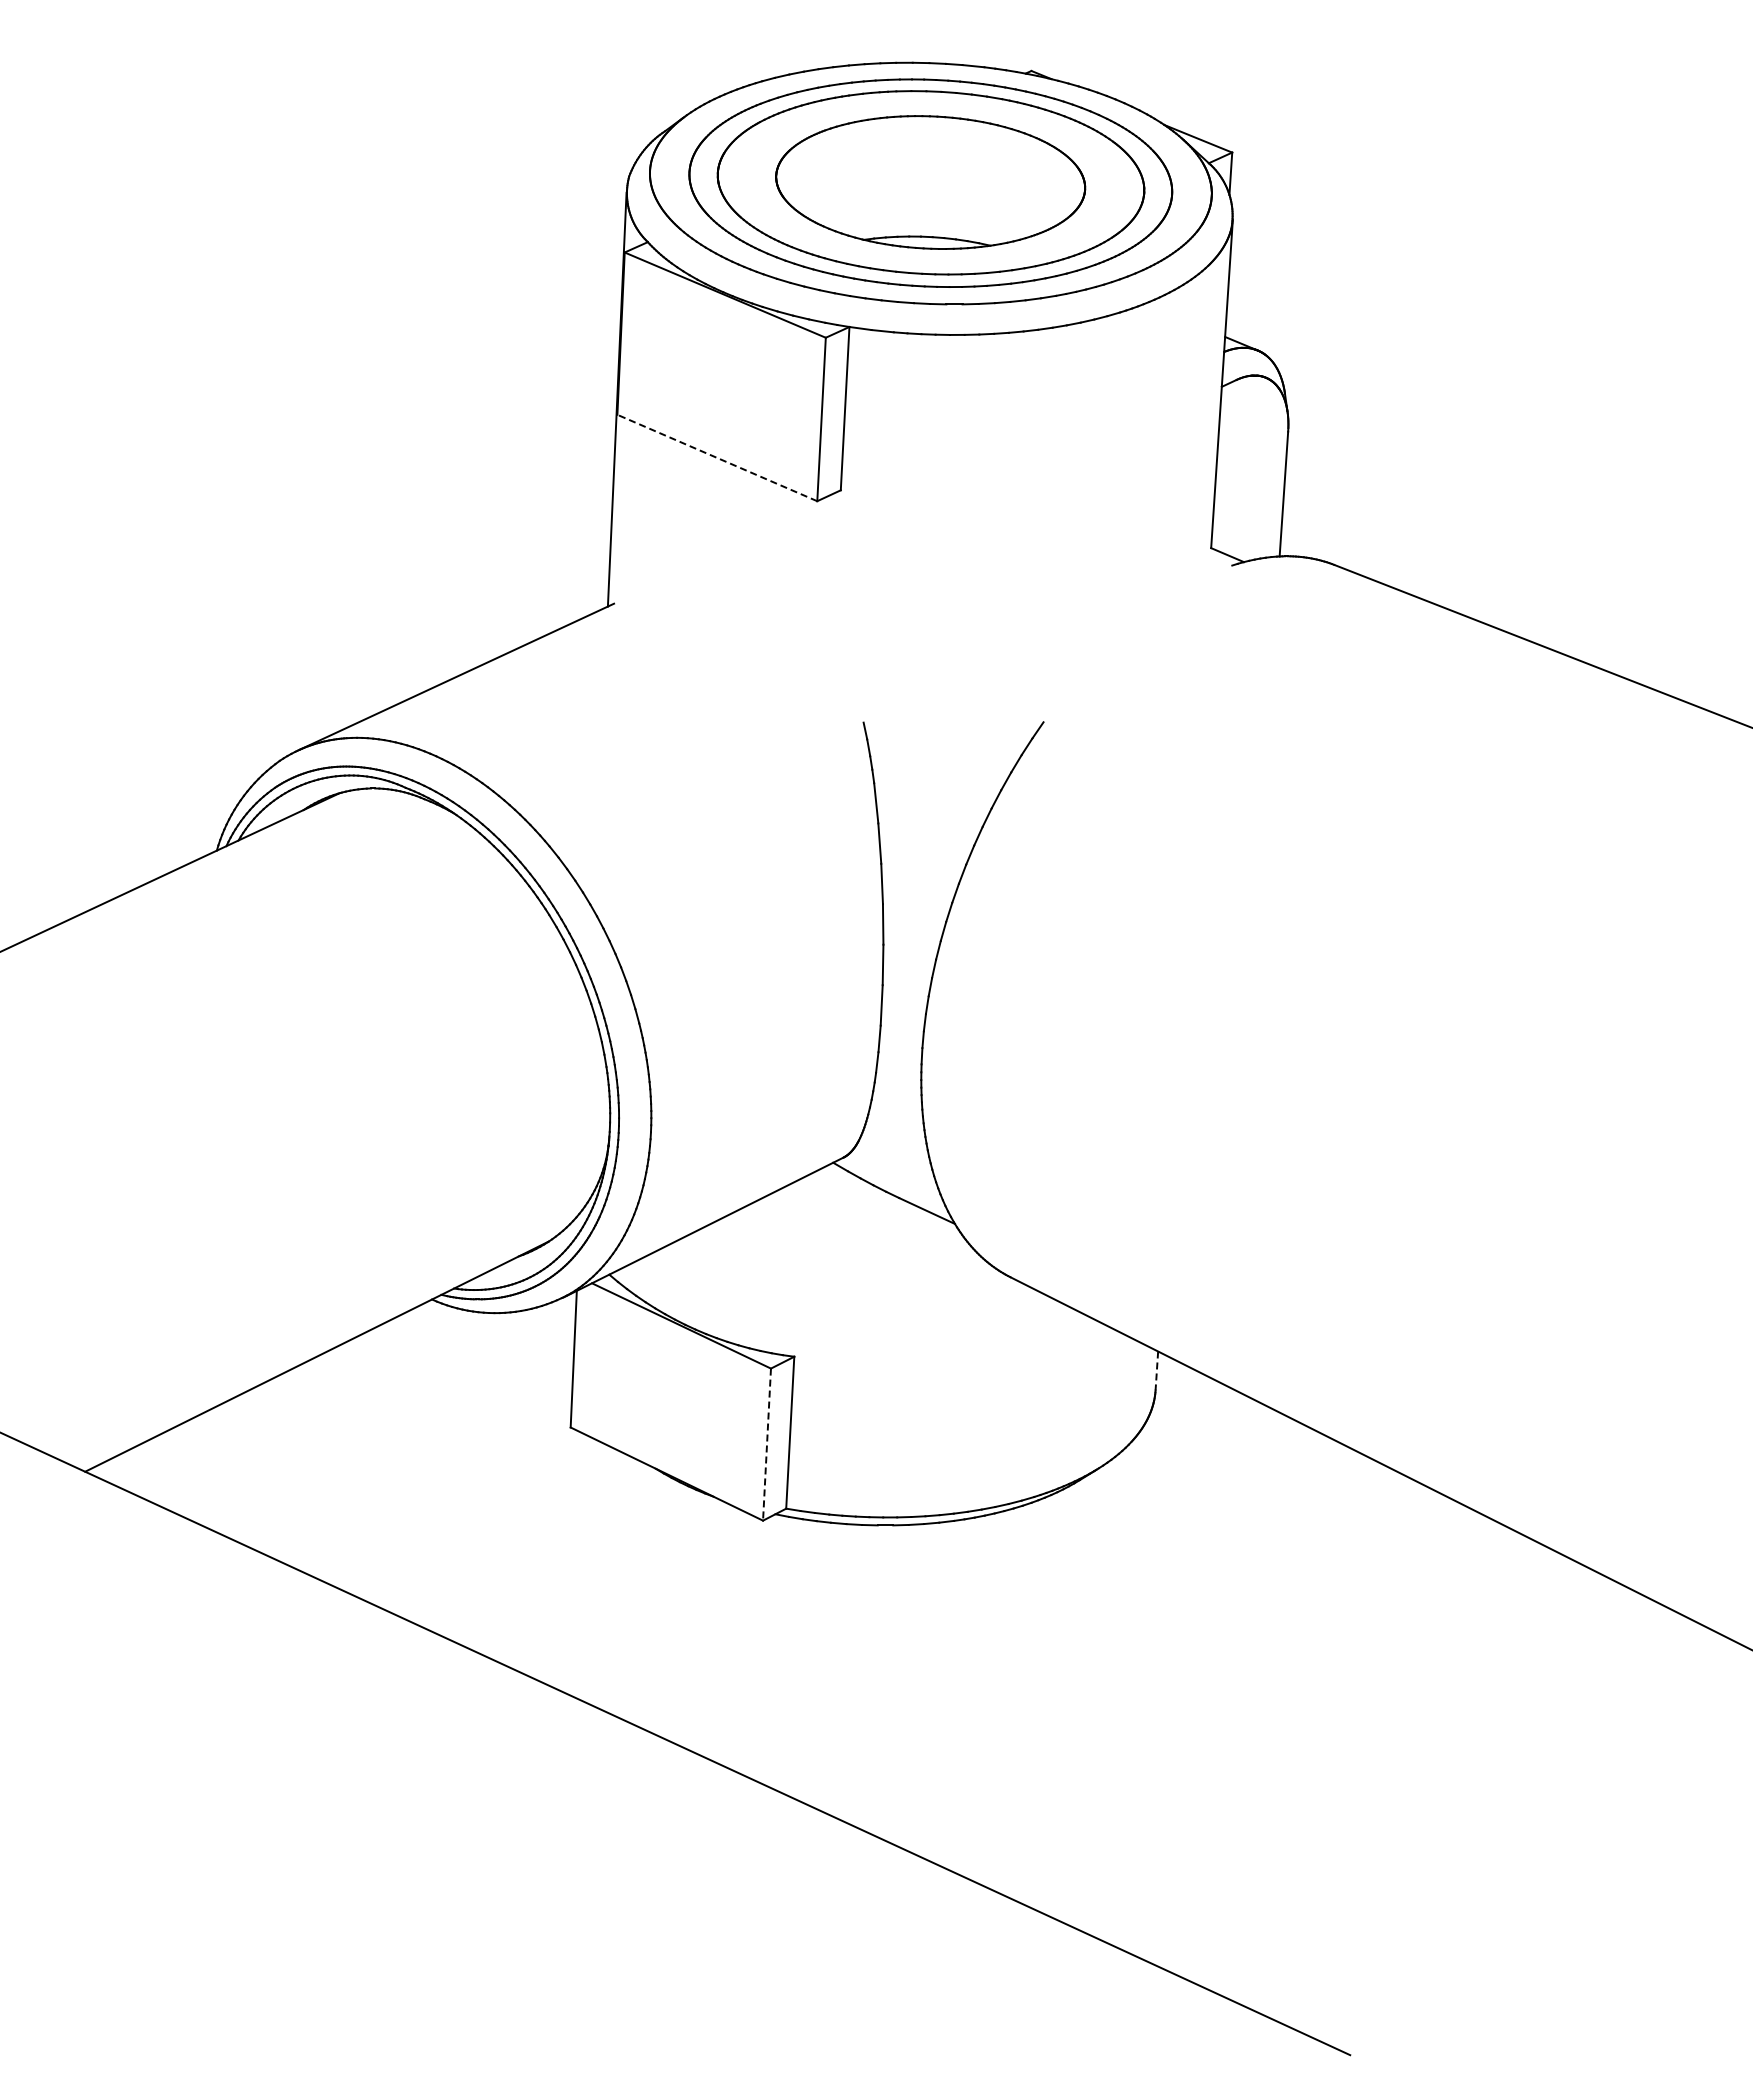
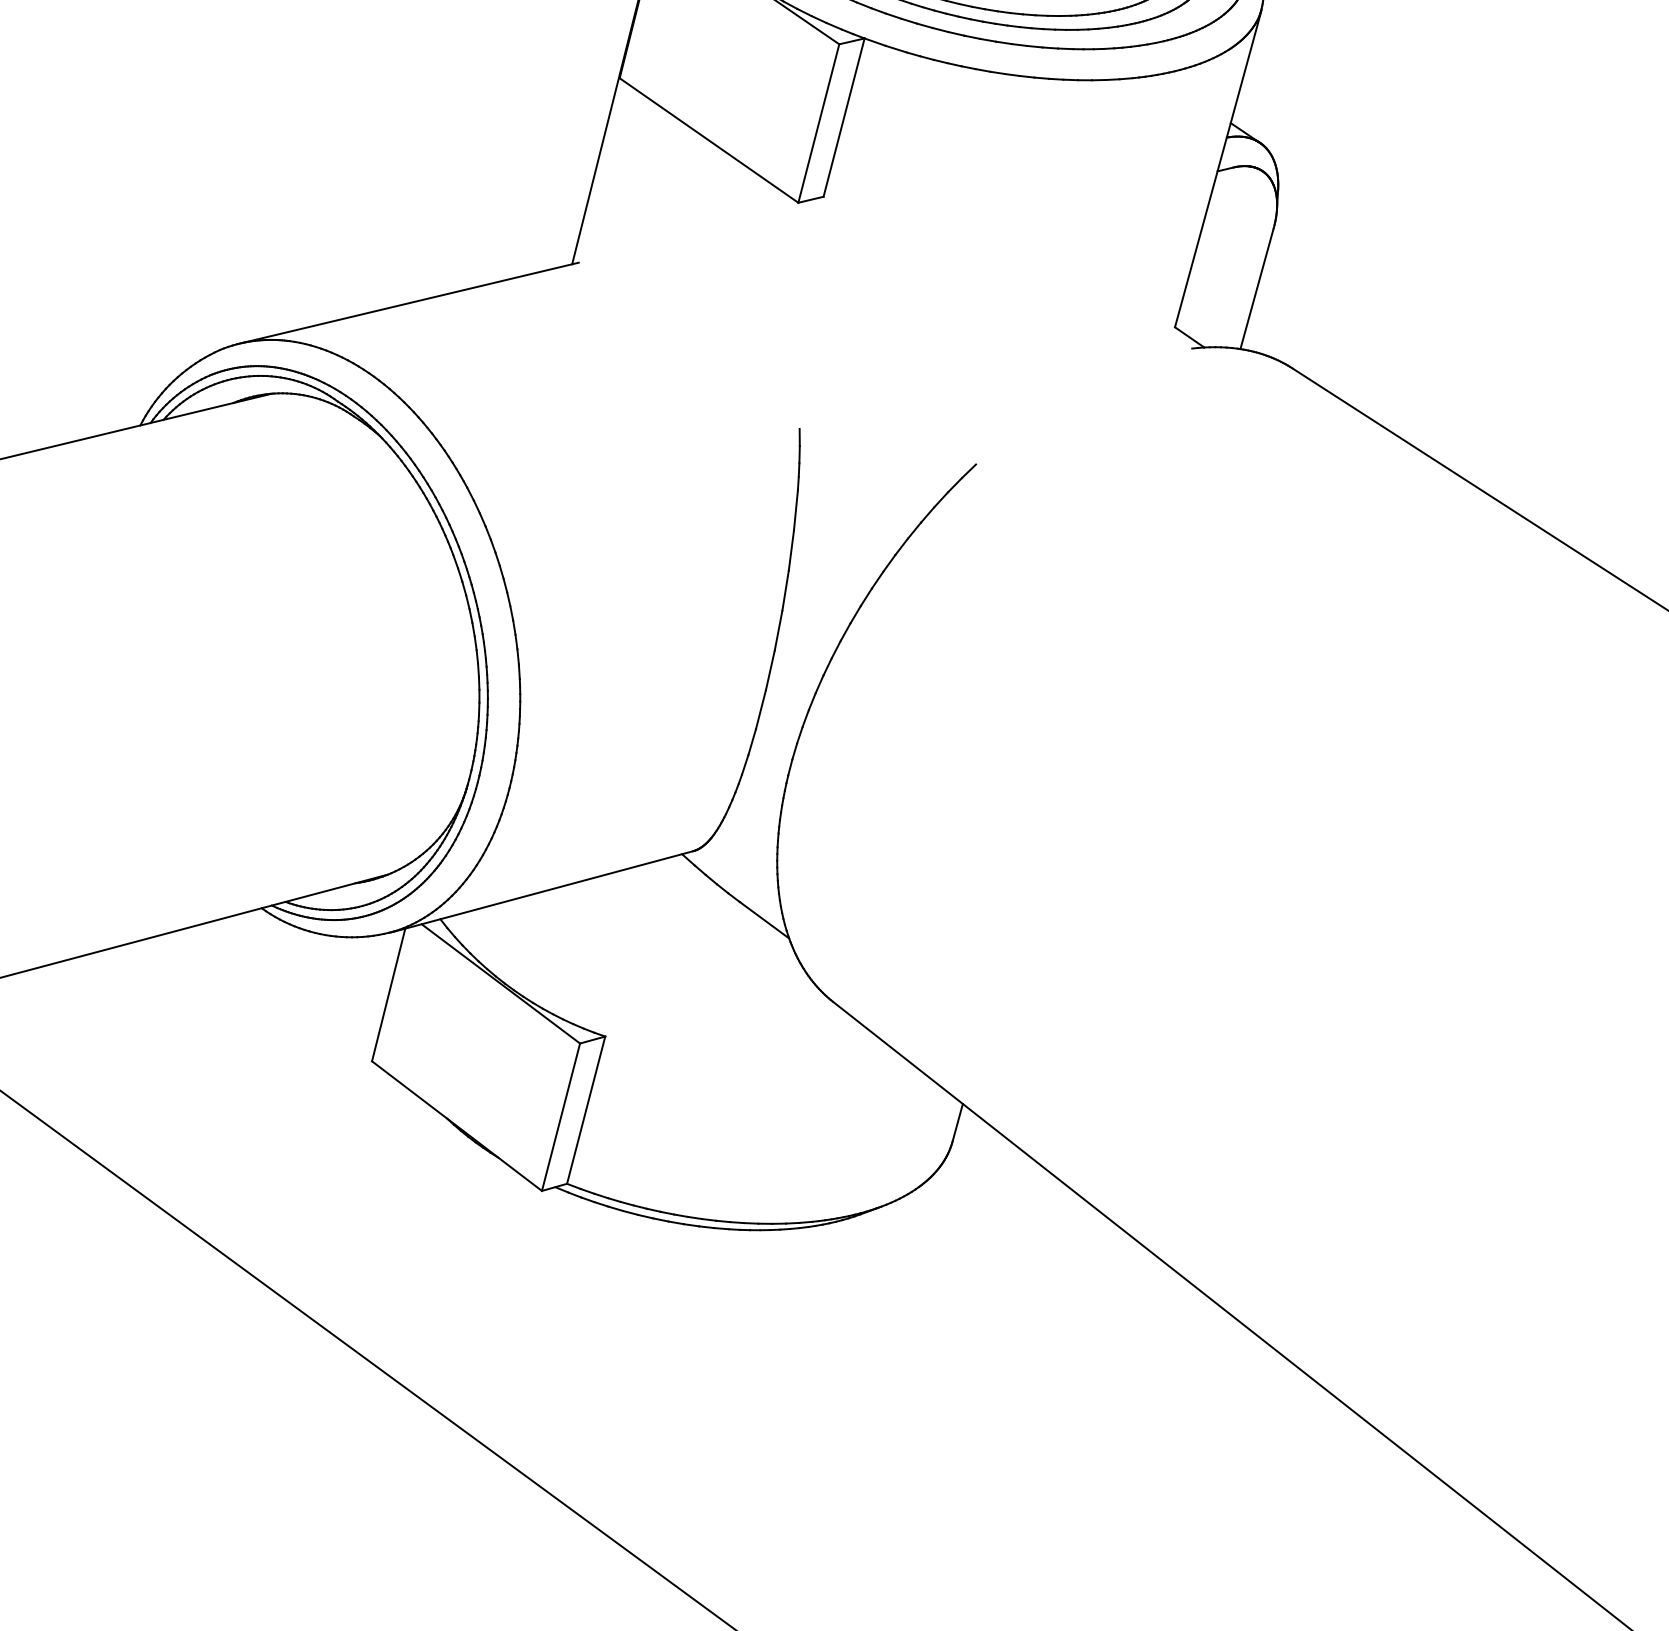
line: (717, 458) -> (709, 141), dashed -> solid
line: (1156, 1371) -> (957, 1123), dashed -> solid
line: (767, 1445) -> (561, 1118), dashed -> solid

